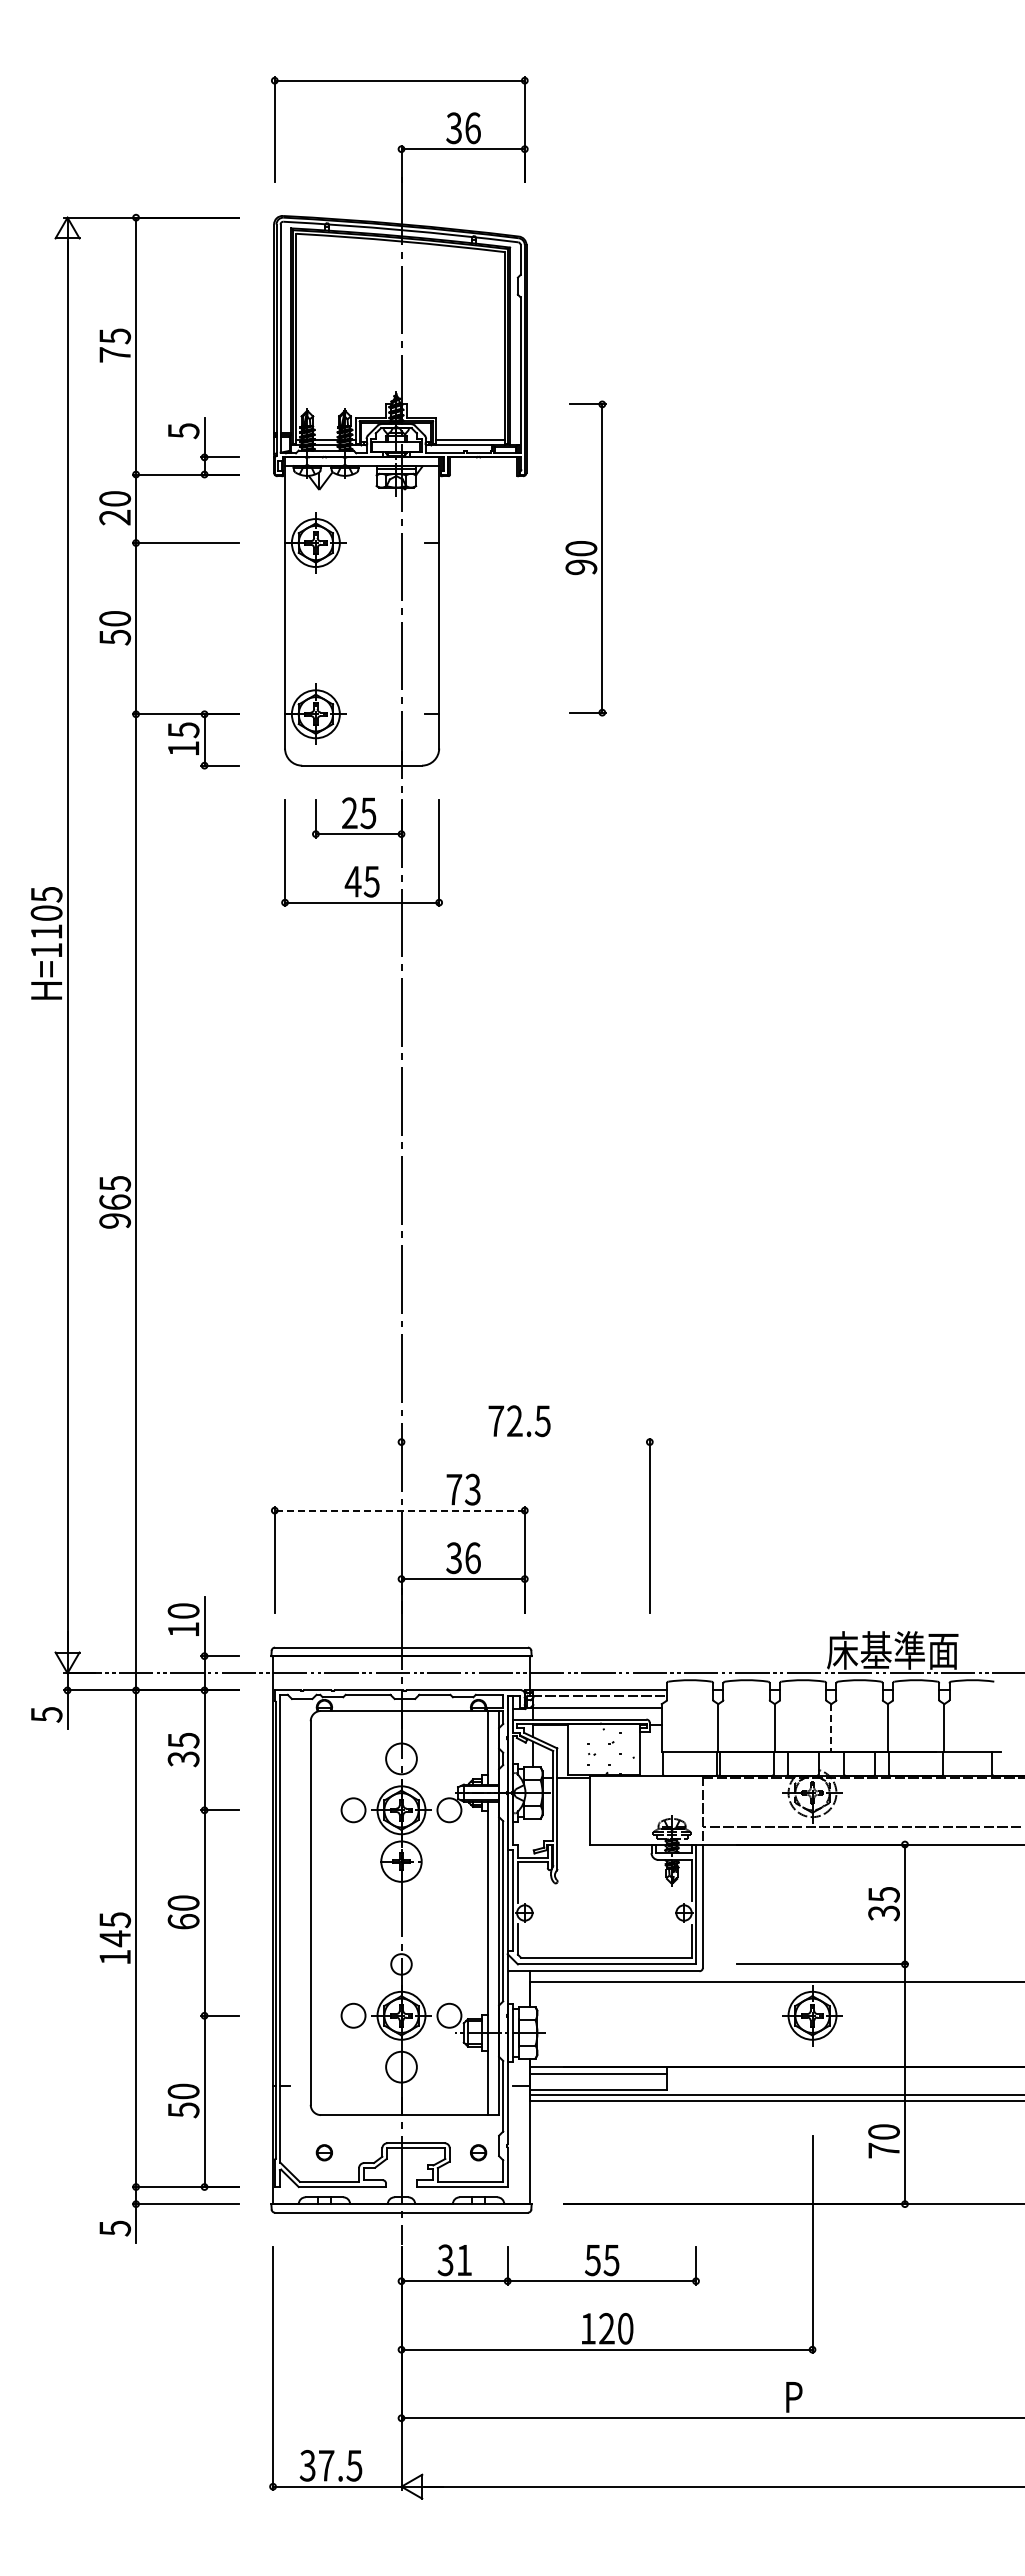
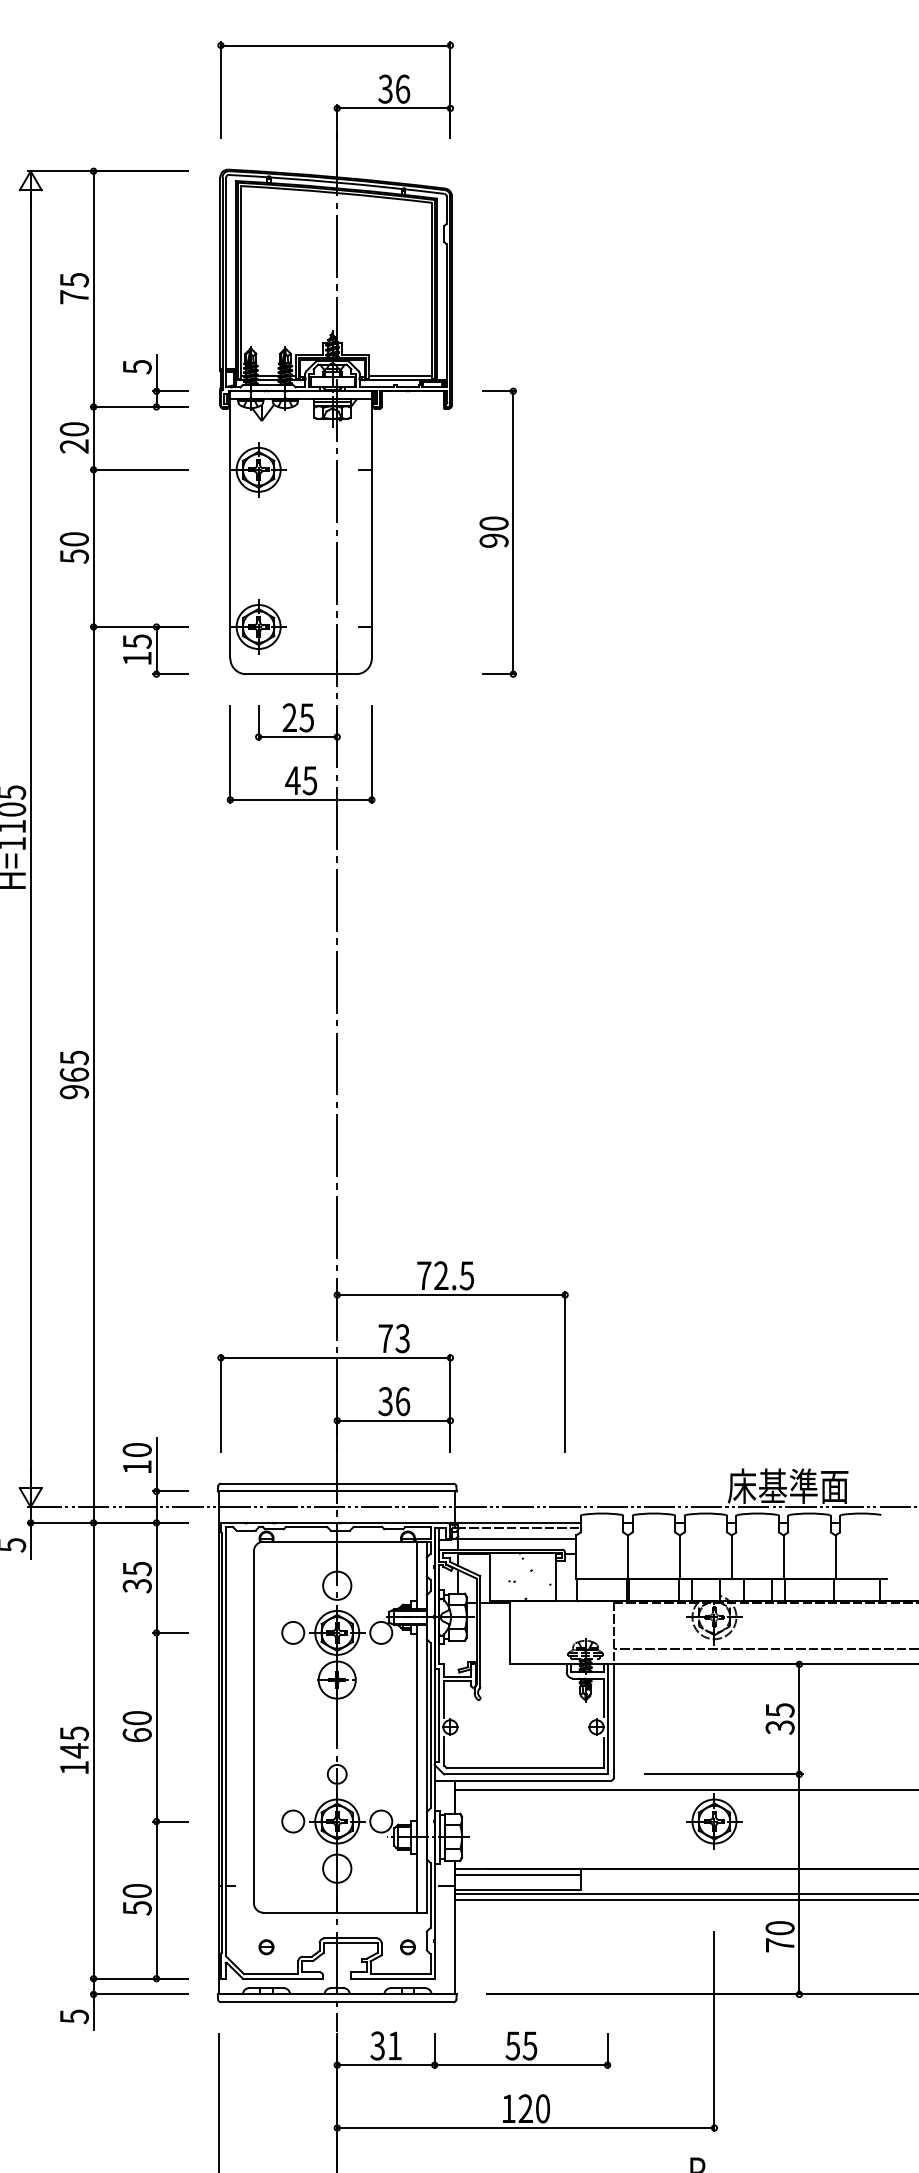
part: (585, 558) -> (497, 532), moved
line: (525, 1442) -> (451, 1295), added
line: (399, 1510) -> (335, 1357), dashed -> solid
line: (831, 1728) -> (731, 1557), dashed -> solid

